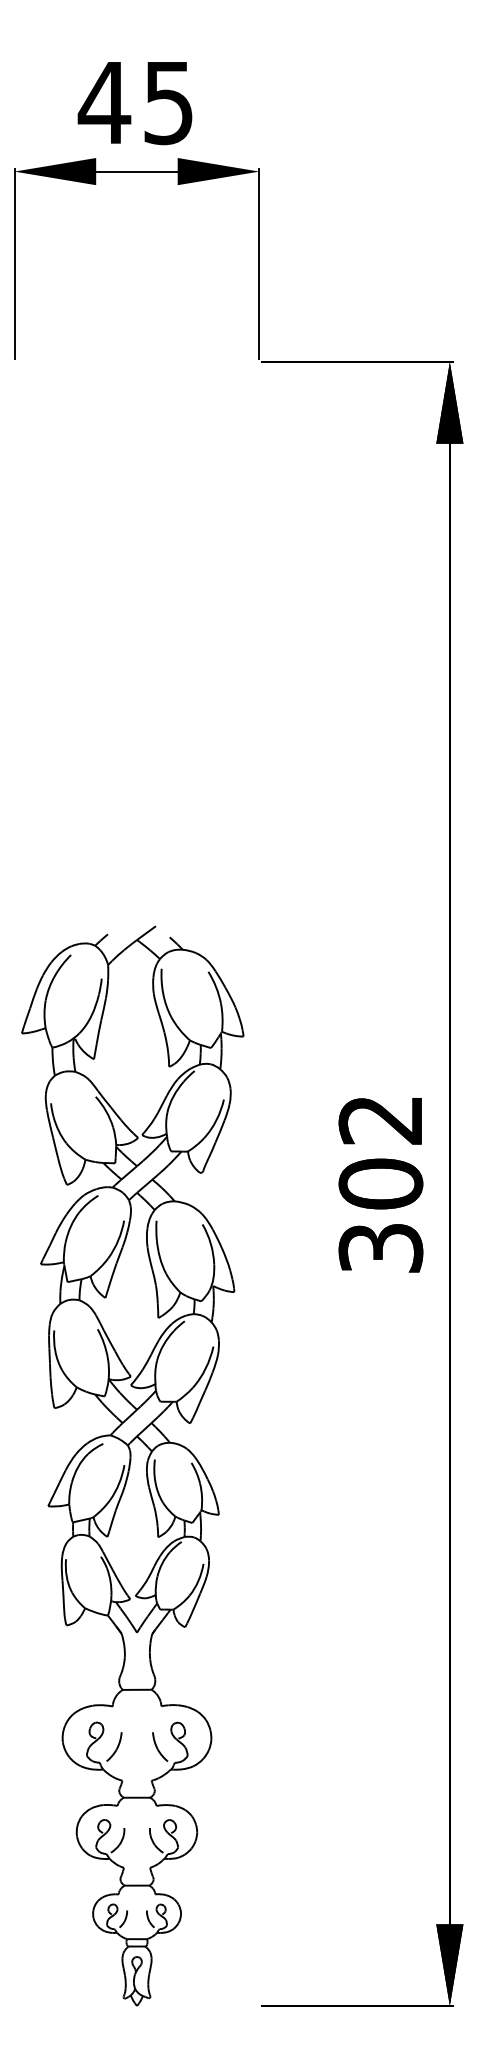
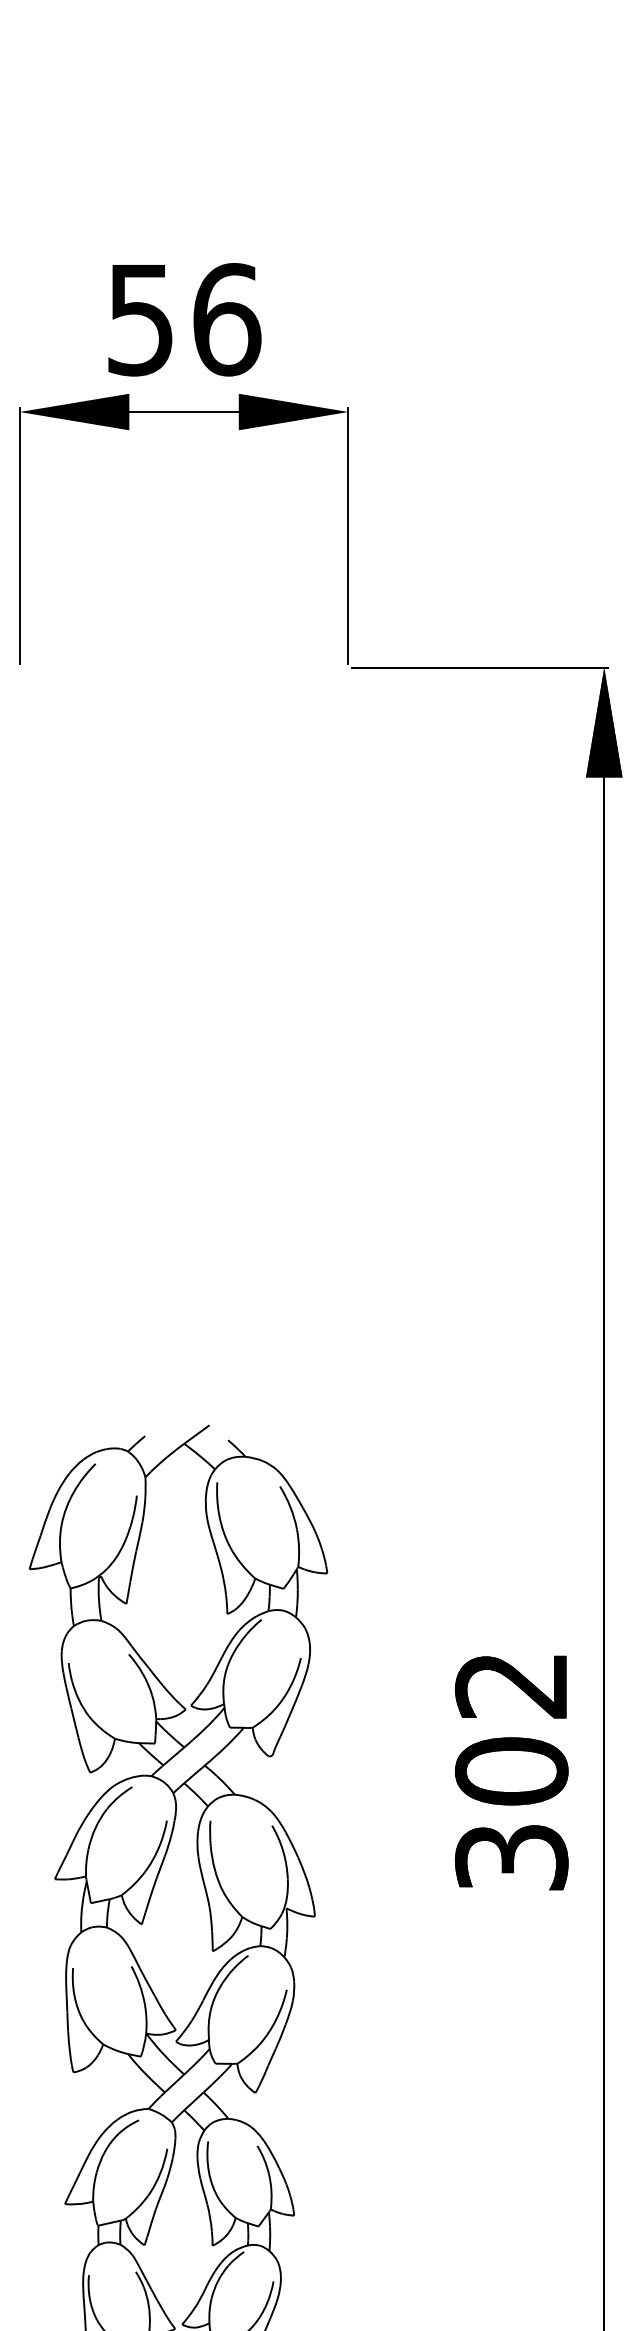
text: (135, 102) -> (182, 319), 45 -> 56

